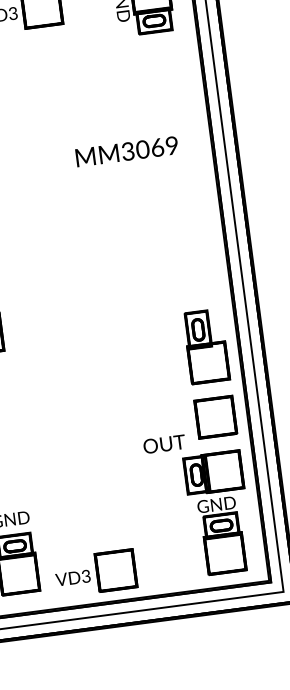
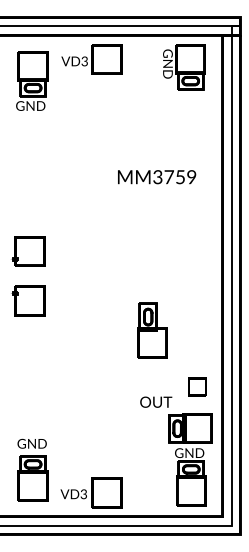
text: (149, 149) -> (174, 177), MM3069 -> MM3759
part: (206, 346) -> (152, 330), moved
part: (215, 416) -> (197, 386), size x0.6

